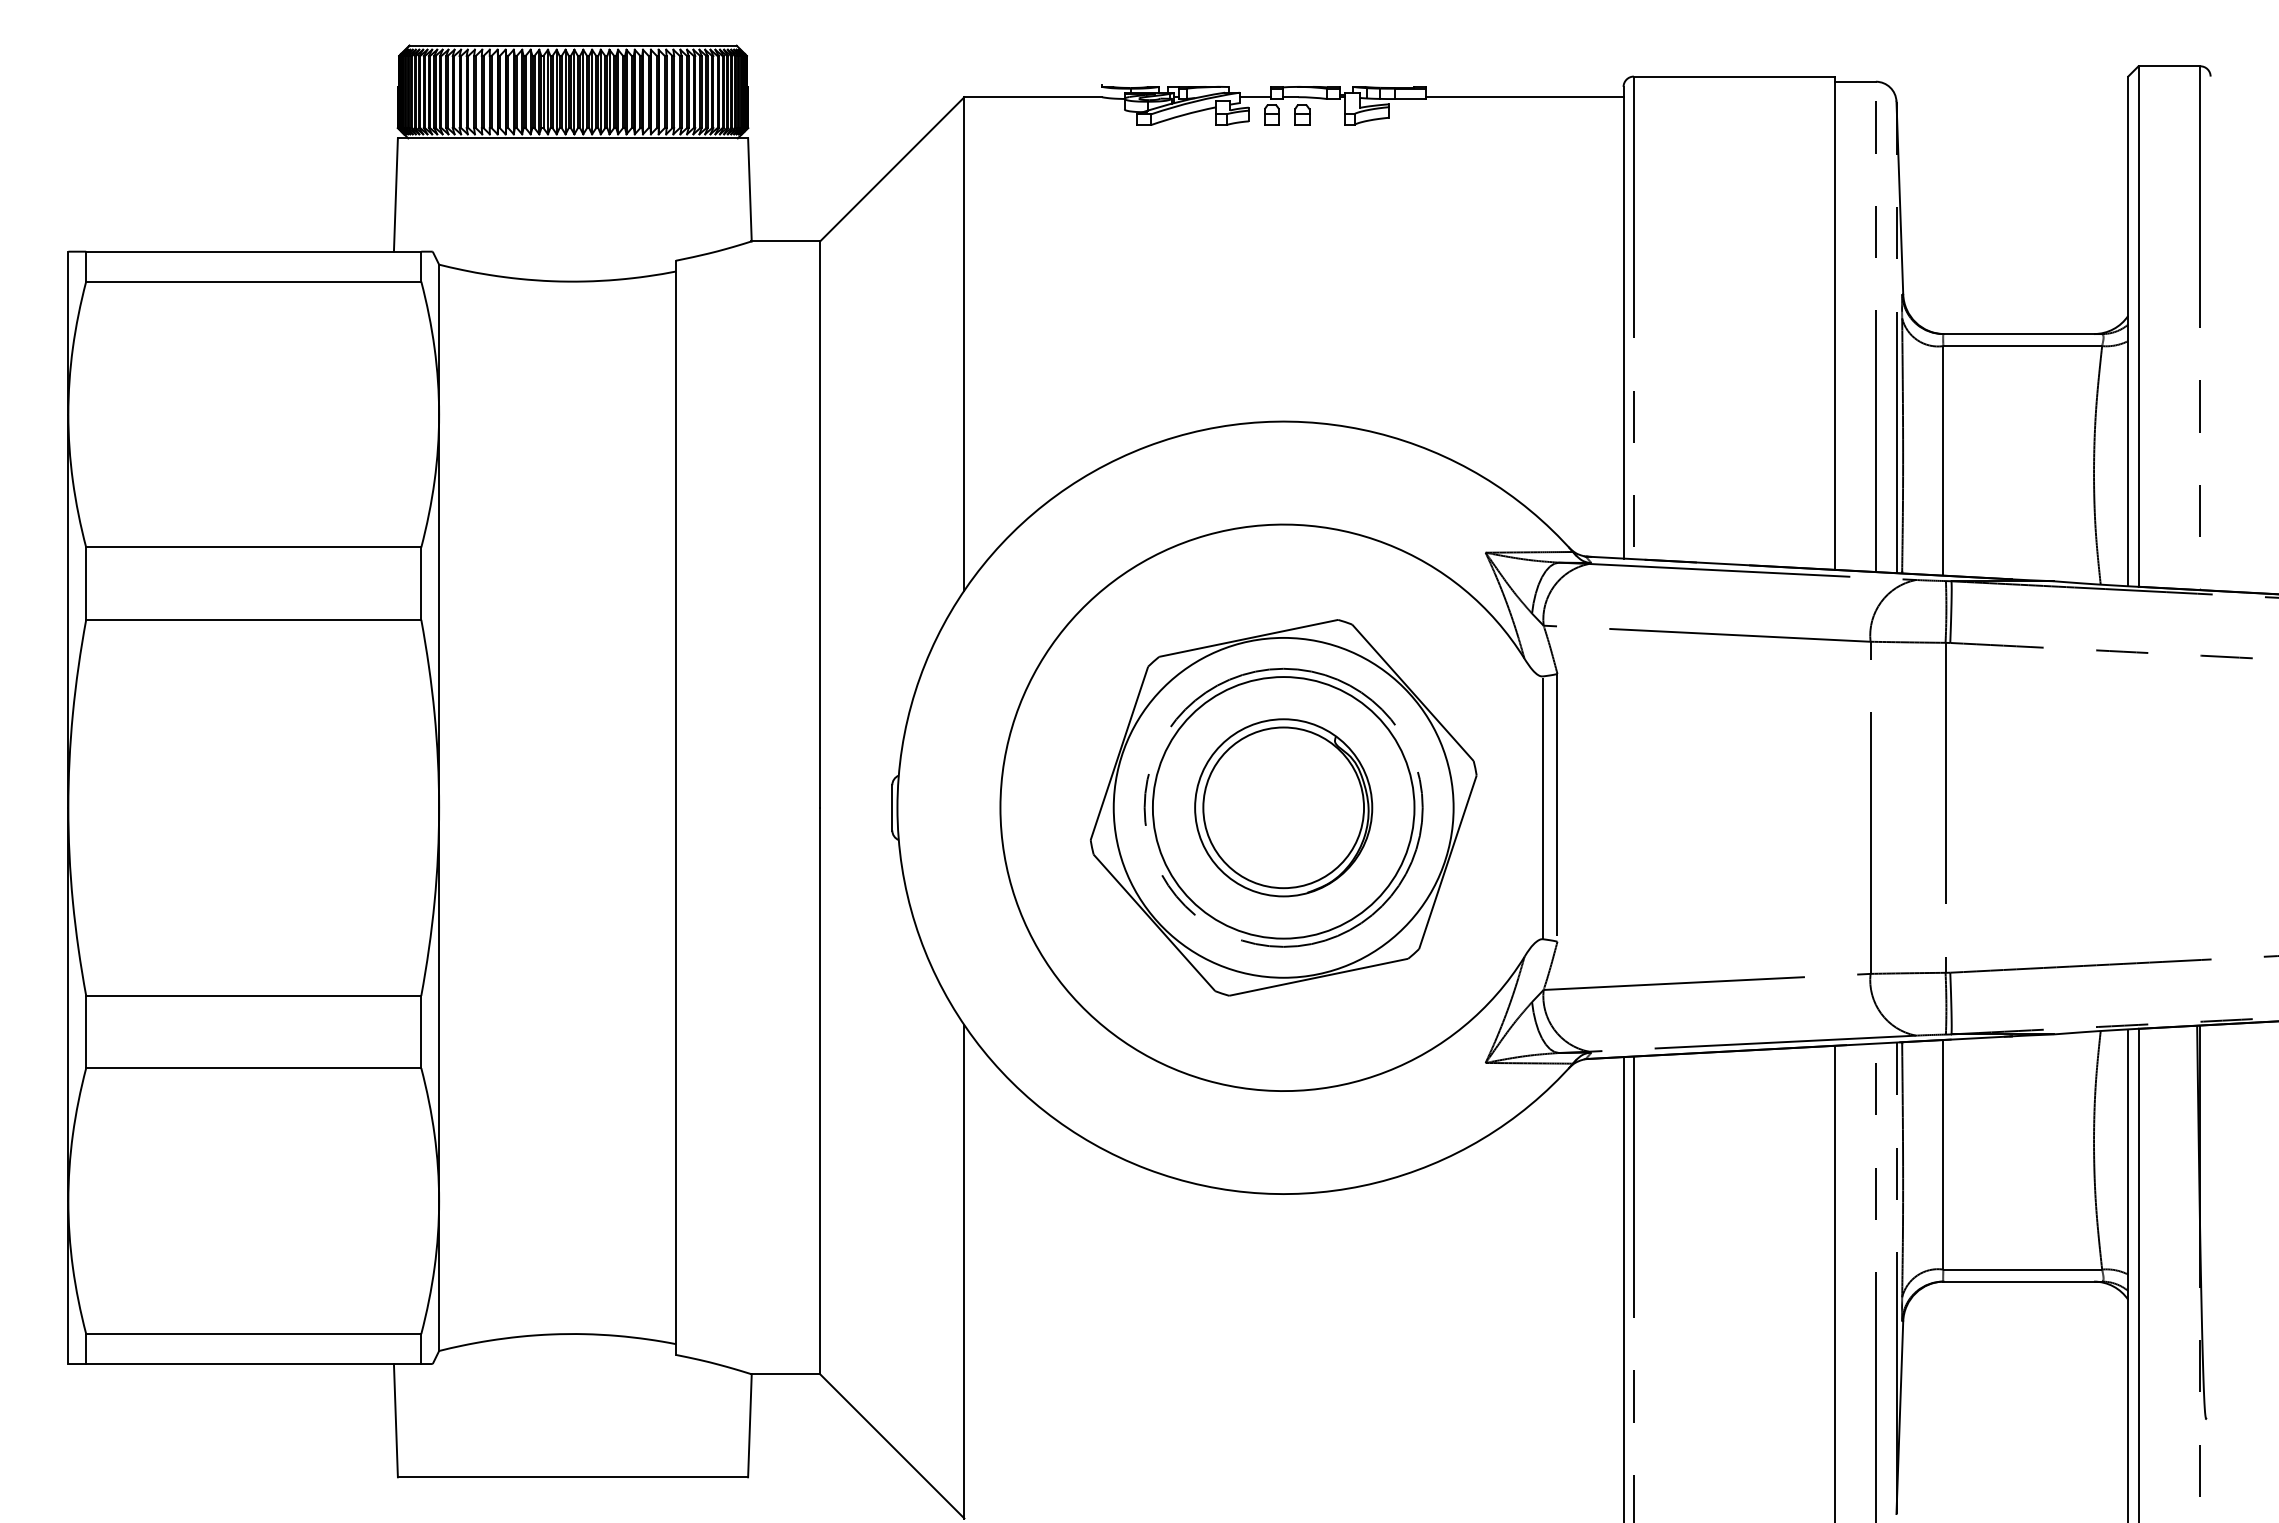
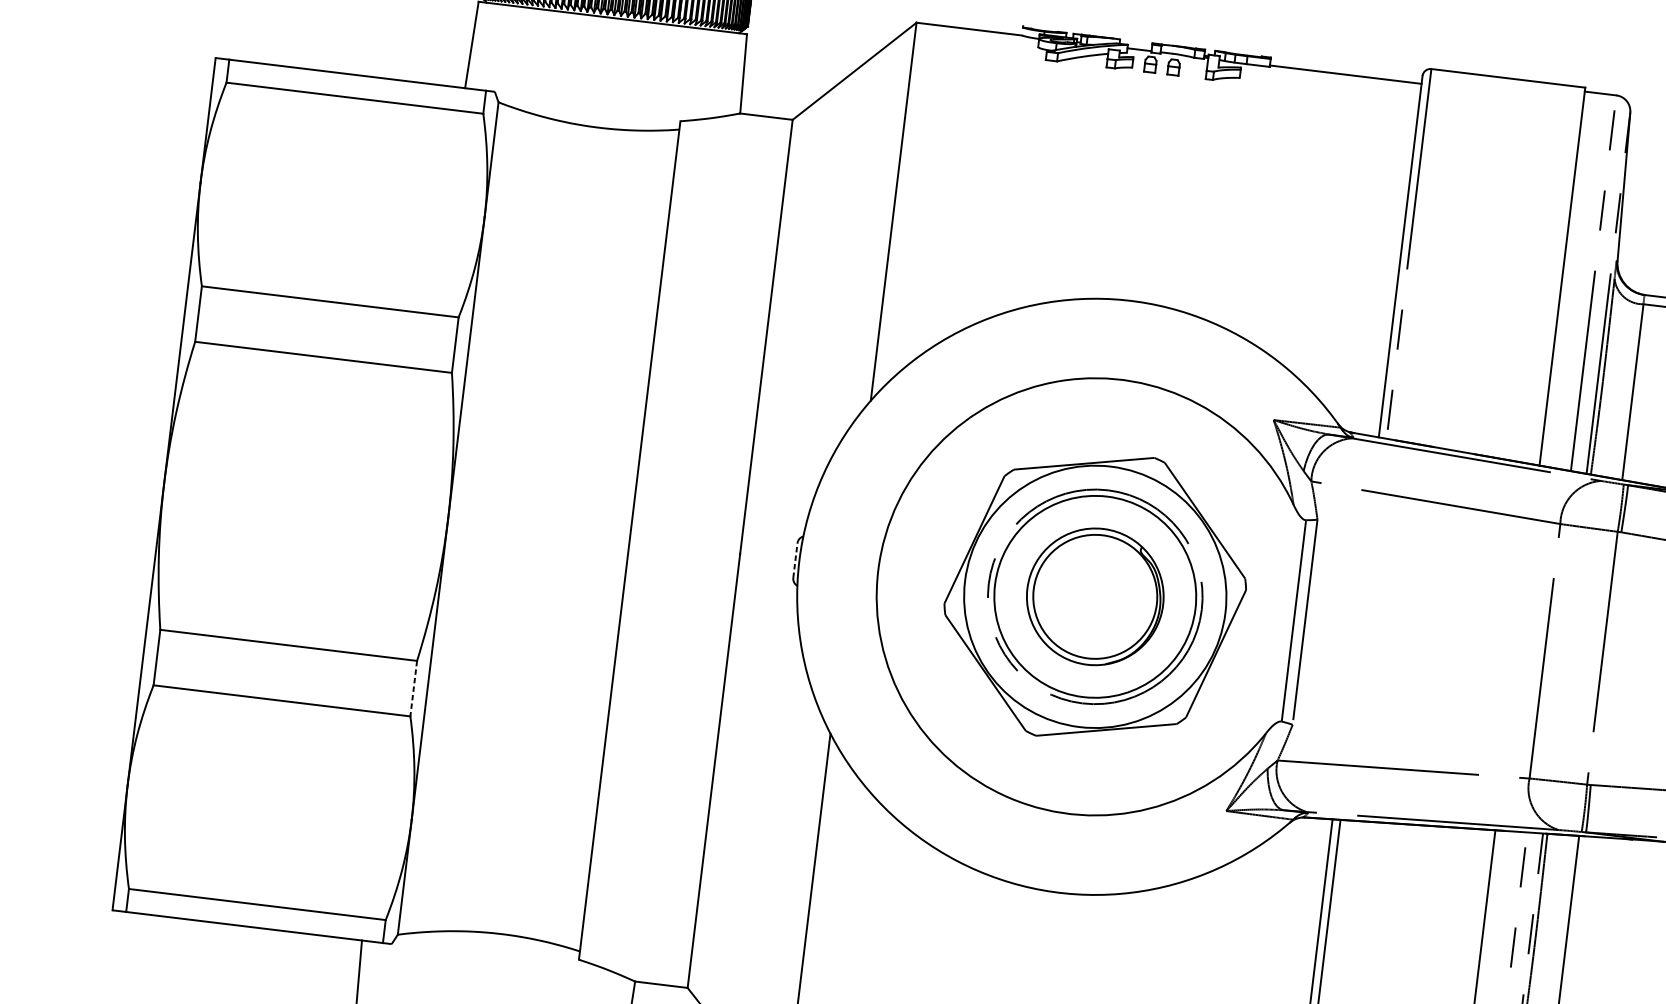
line: (892, 807) -> (795, 560), solid -> dashed
line: (421, 1032) -> (413, 689), solid -> dashed

